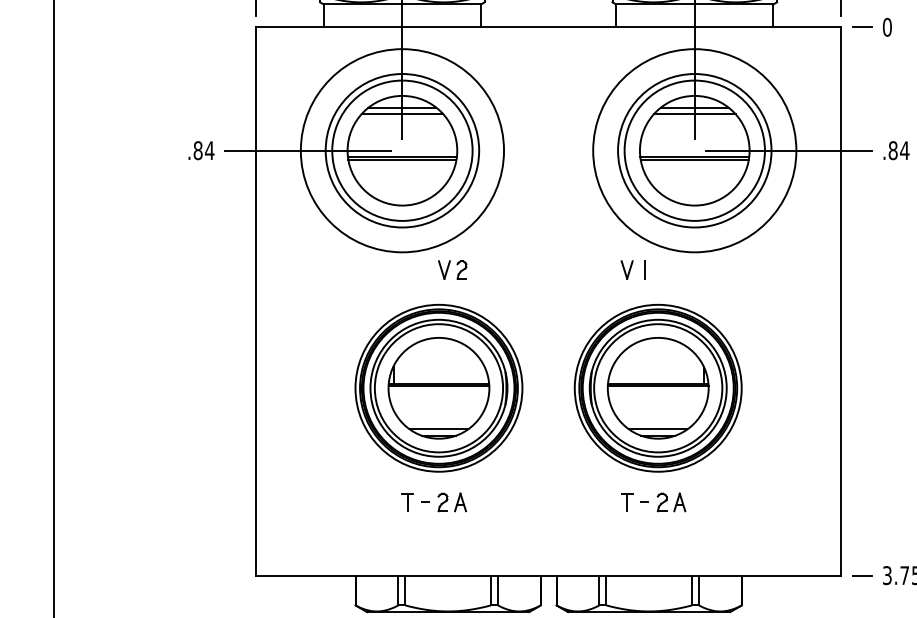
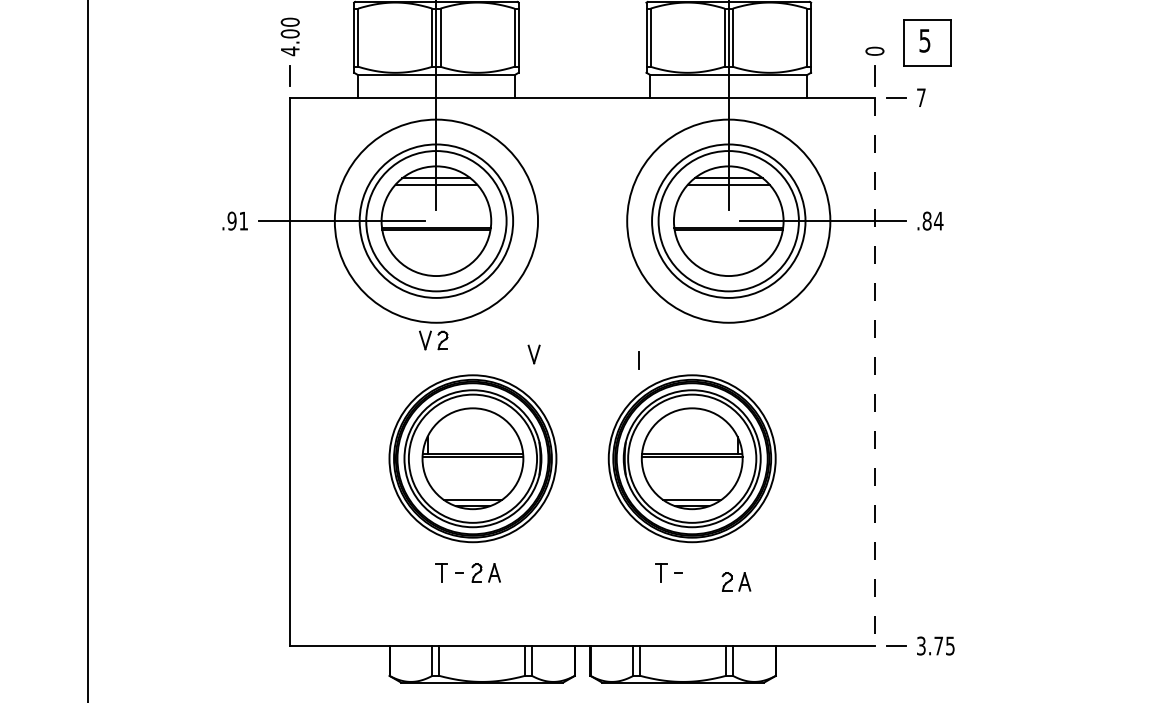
text: (886, 27) -> (920, 97), 0 -> 7
text: (203, 150) -> (237, 220), .84 -> .91
part: (452, 270) -> (433, 340), moved
part: (626, 270) -> (533, 354), moved
line: (644, 270) -> (638, 360), moved
line: (840, 302) -> (874, 372), solid -> dashed
part: (671, 502) -> (736, 581), moved

